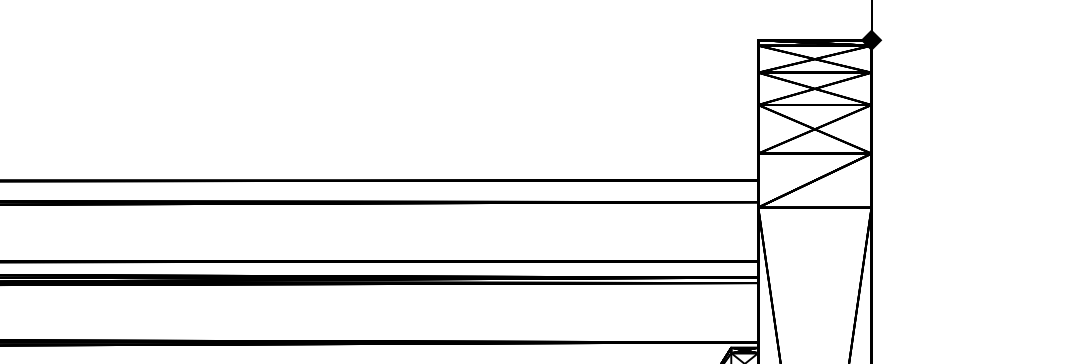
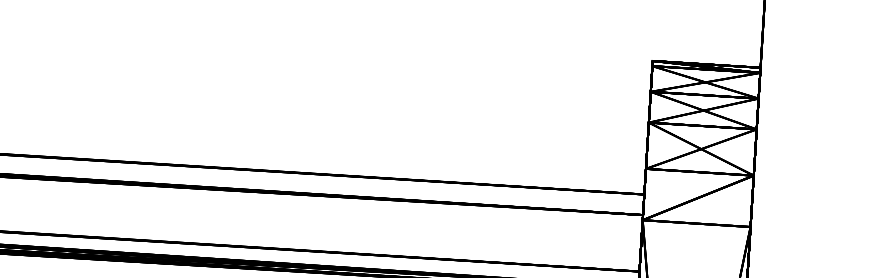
fill: (871, 40) -> (760, 67), removed

